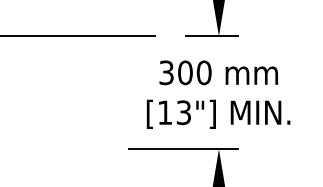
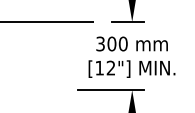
text: (183, 113) -> (110, 68), [13"] -> [12"]

